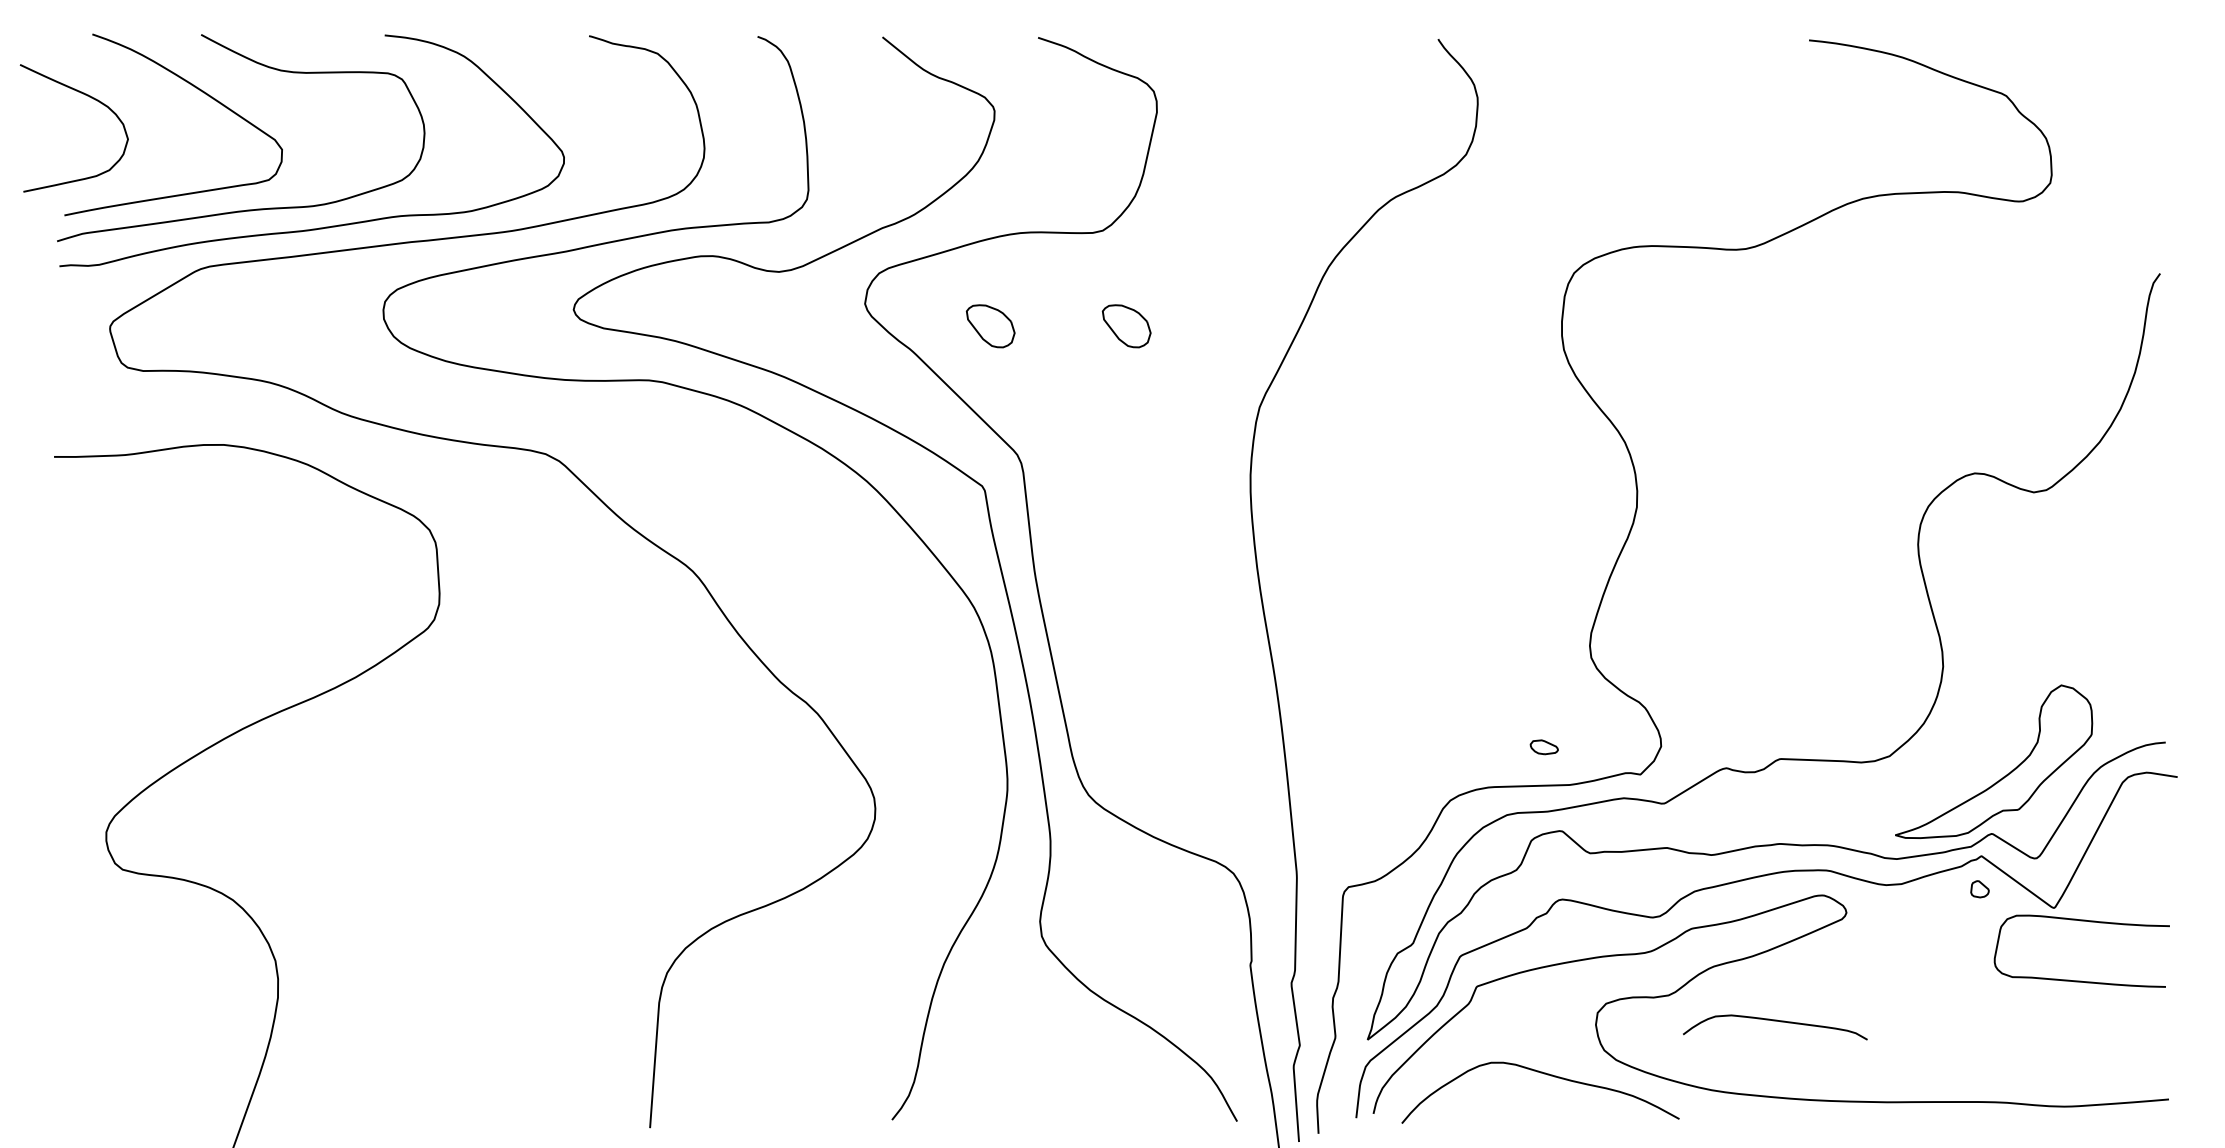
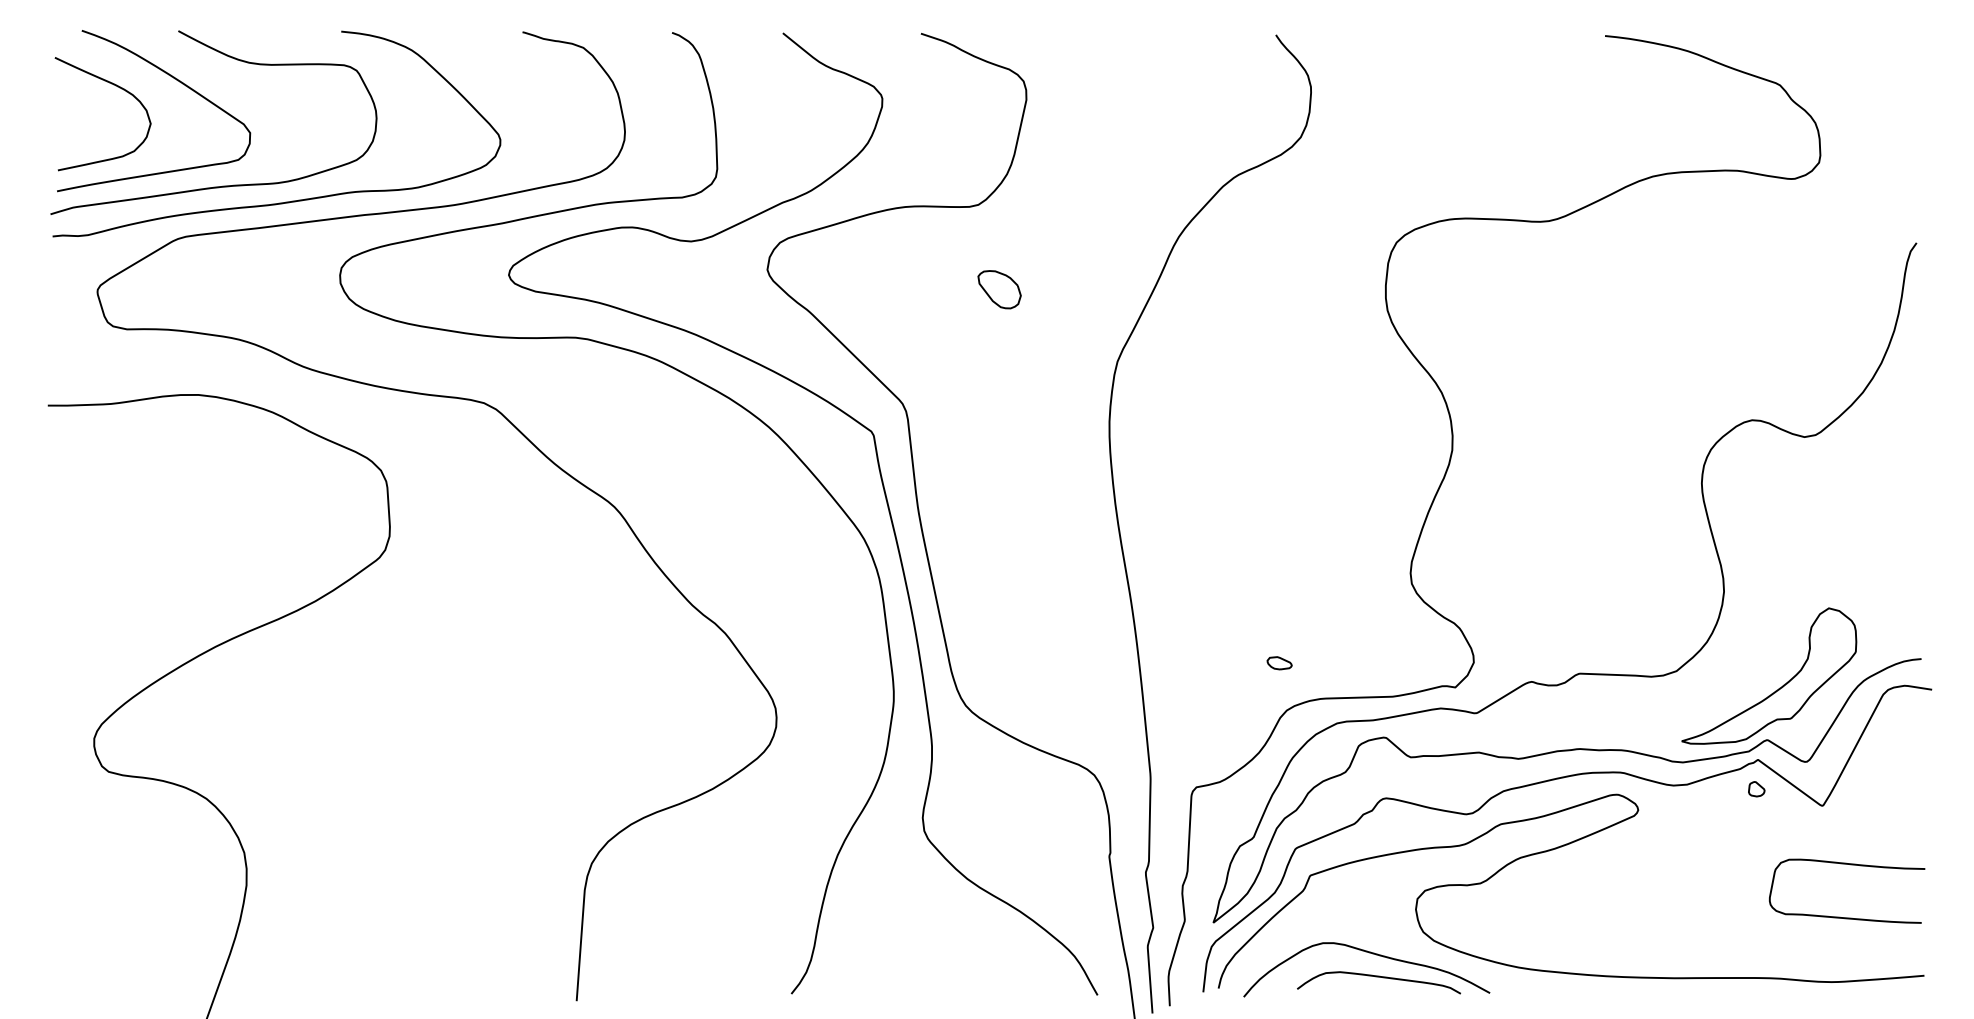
curve: (89, 97) -> (116, 86), moved
part: (990, 326) -> (878, 289), removed
part: (1543, 747) -> (1278, 663), moved
curve: (2081, 921) -> (1846, 864), moved
curve: (1775, 1021) -> (1379, 977), moved

